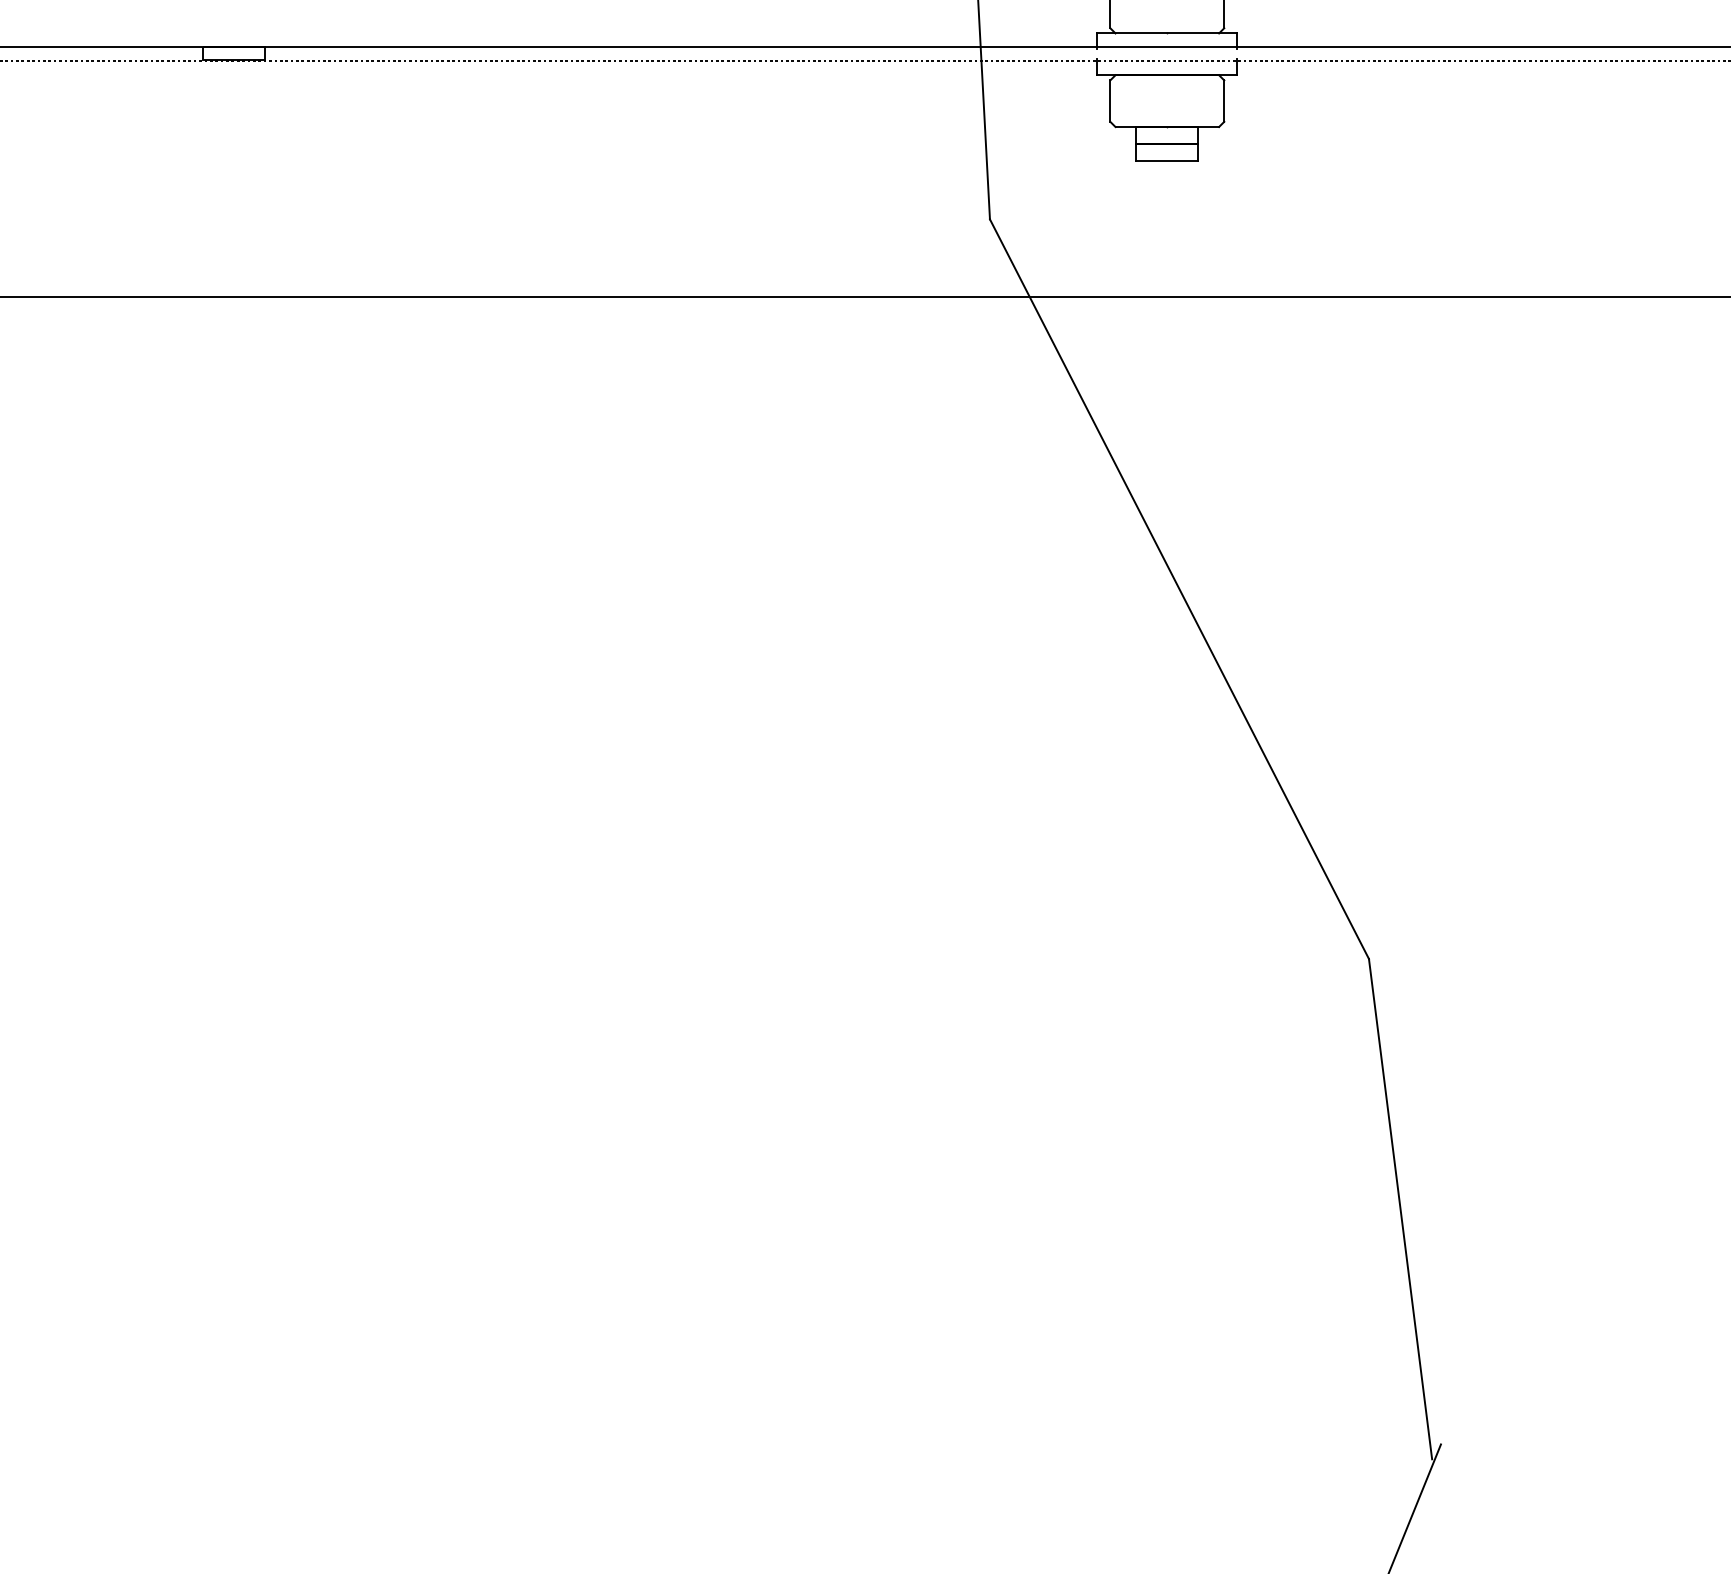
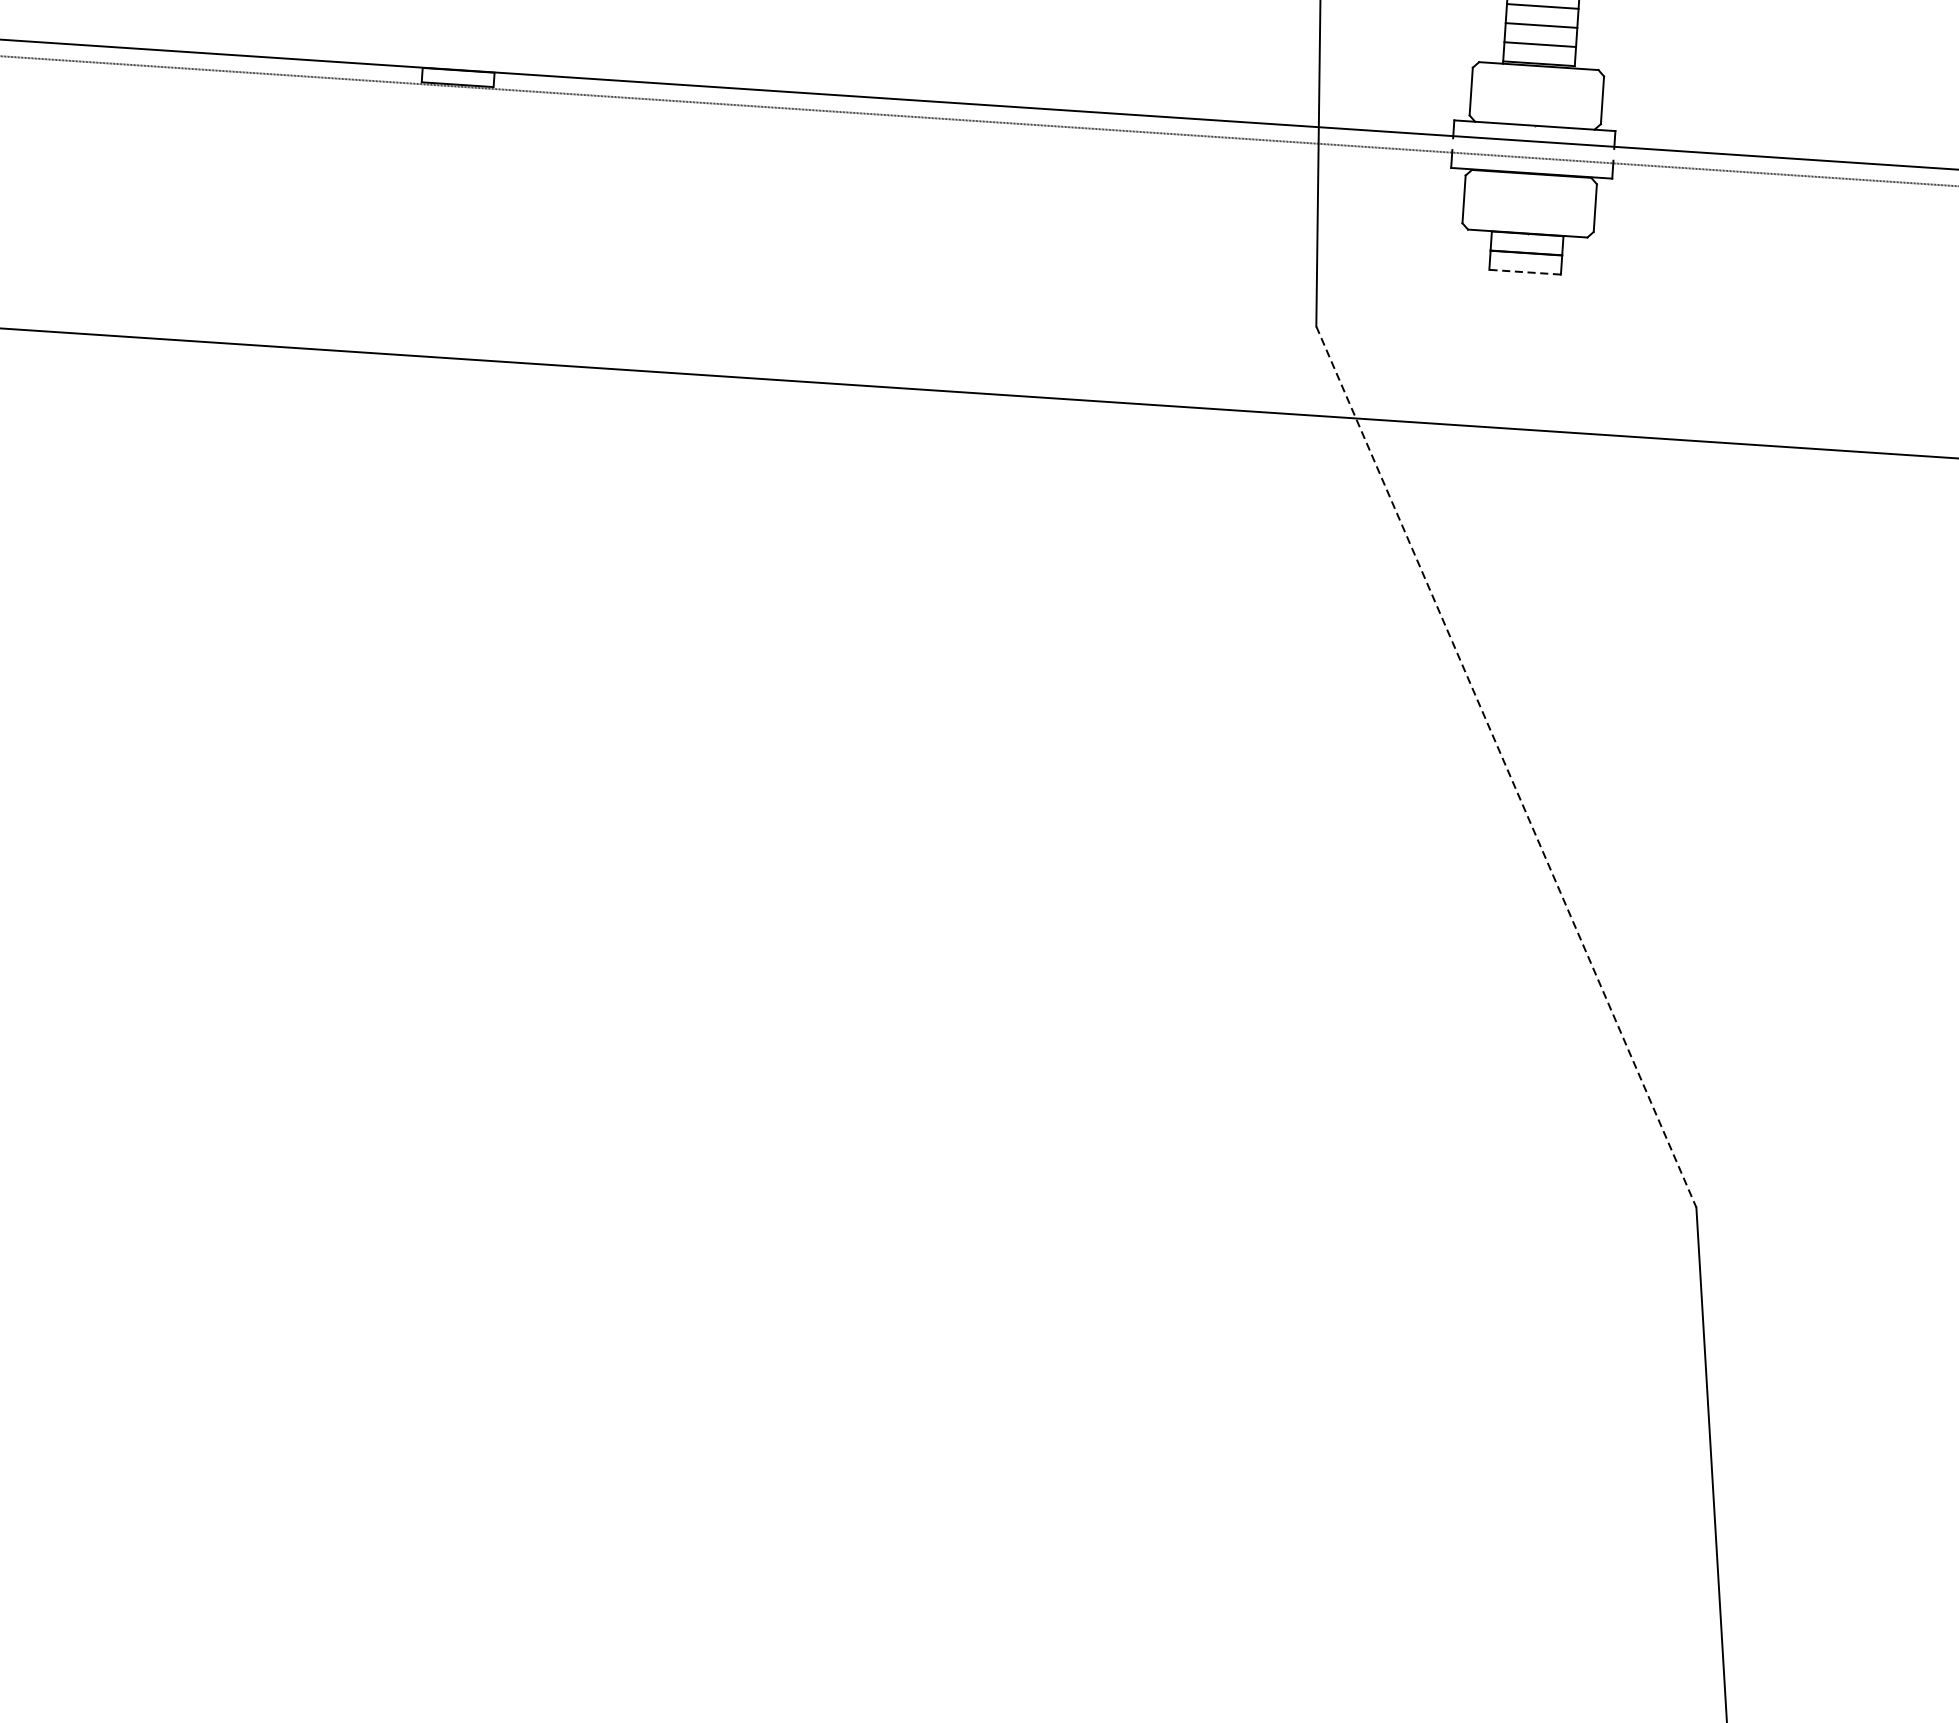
line: (1166, 160) -> (1524, 272), solid -> dashed
line: (1179, 589) -> (1506, 767), solid -> dashed

